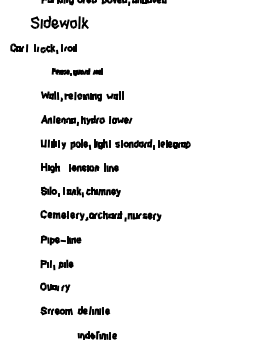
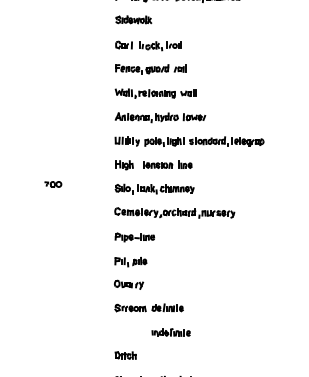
part: (59, 22) -> (133, 19), size x0.62
part: (43, 48) -> (148, 45), moved
part: (76, 72) -> (150, 69), size x1.43

